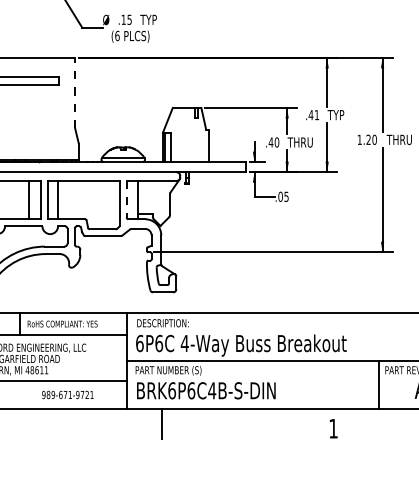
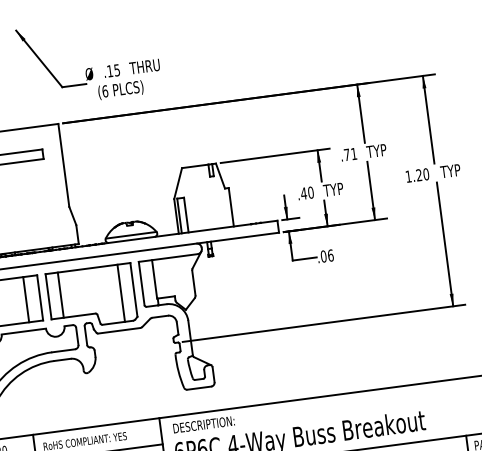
text: (155, 19) -> (147, 65), TYP -> THRU
line: (75, 92) -> (64, 164), dashed -> solid
text: (310, 115) -> (346, 155), .41 -> .71
text: (401, 139) -> (458, 169), THRU -> TYP
text: (302, 142) -> (341, 188), THRU -> TYP
text: (286, 196) -> (330, 255), .05 -> .06
line: (126, 199) -> (141, 283), dashed -> solid
line: (108, 205) -> (121, 293), added

